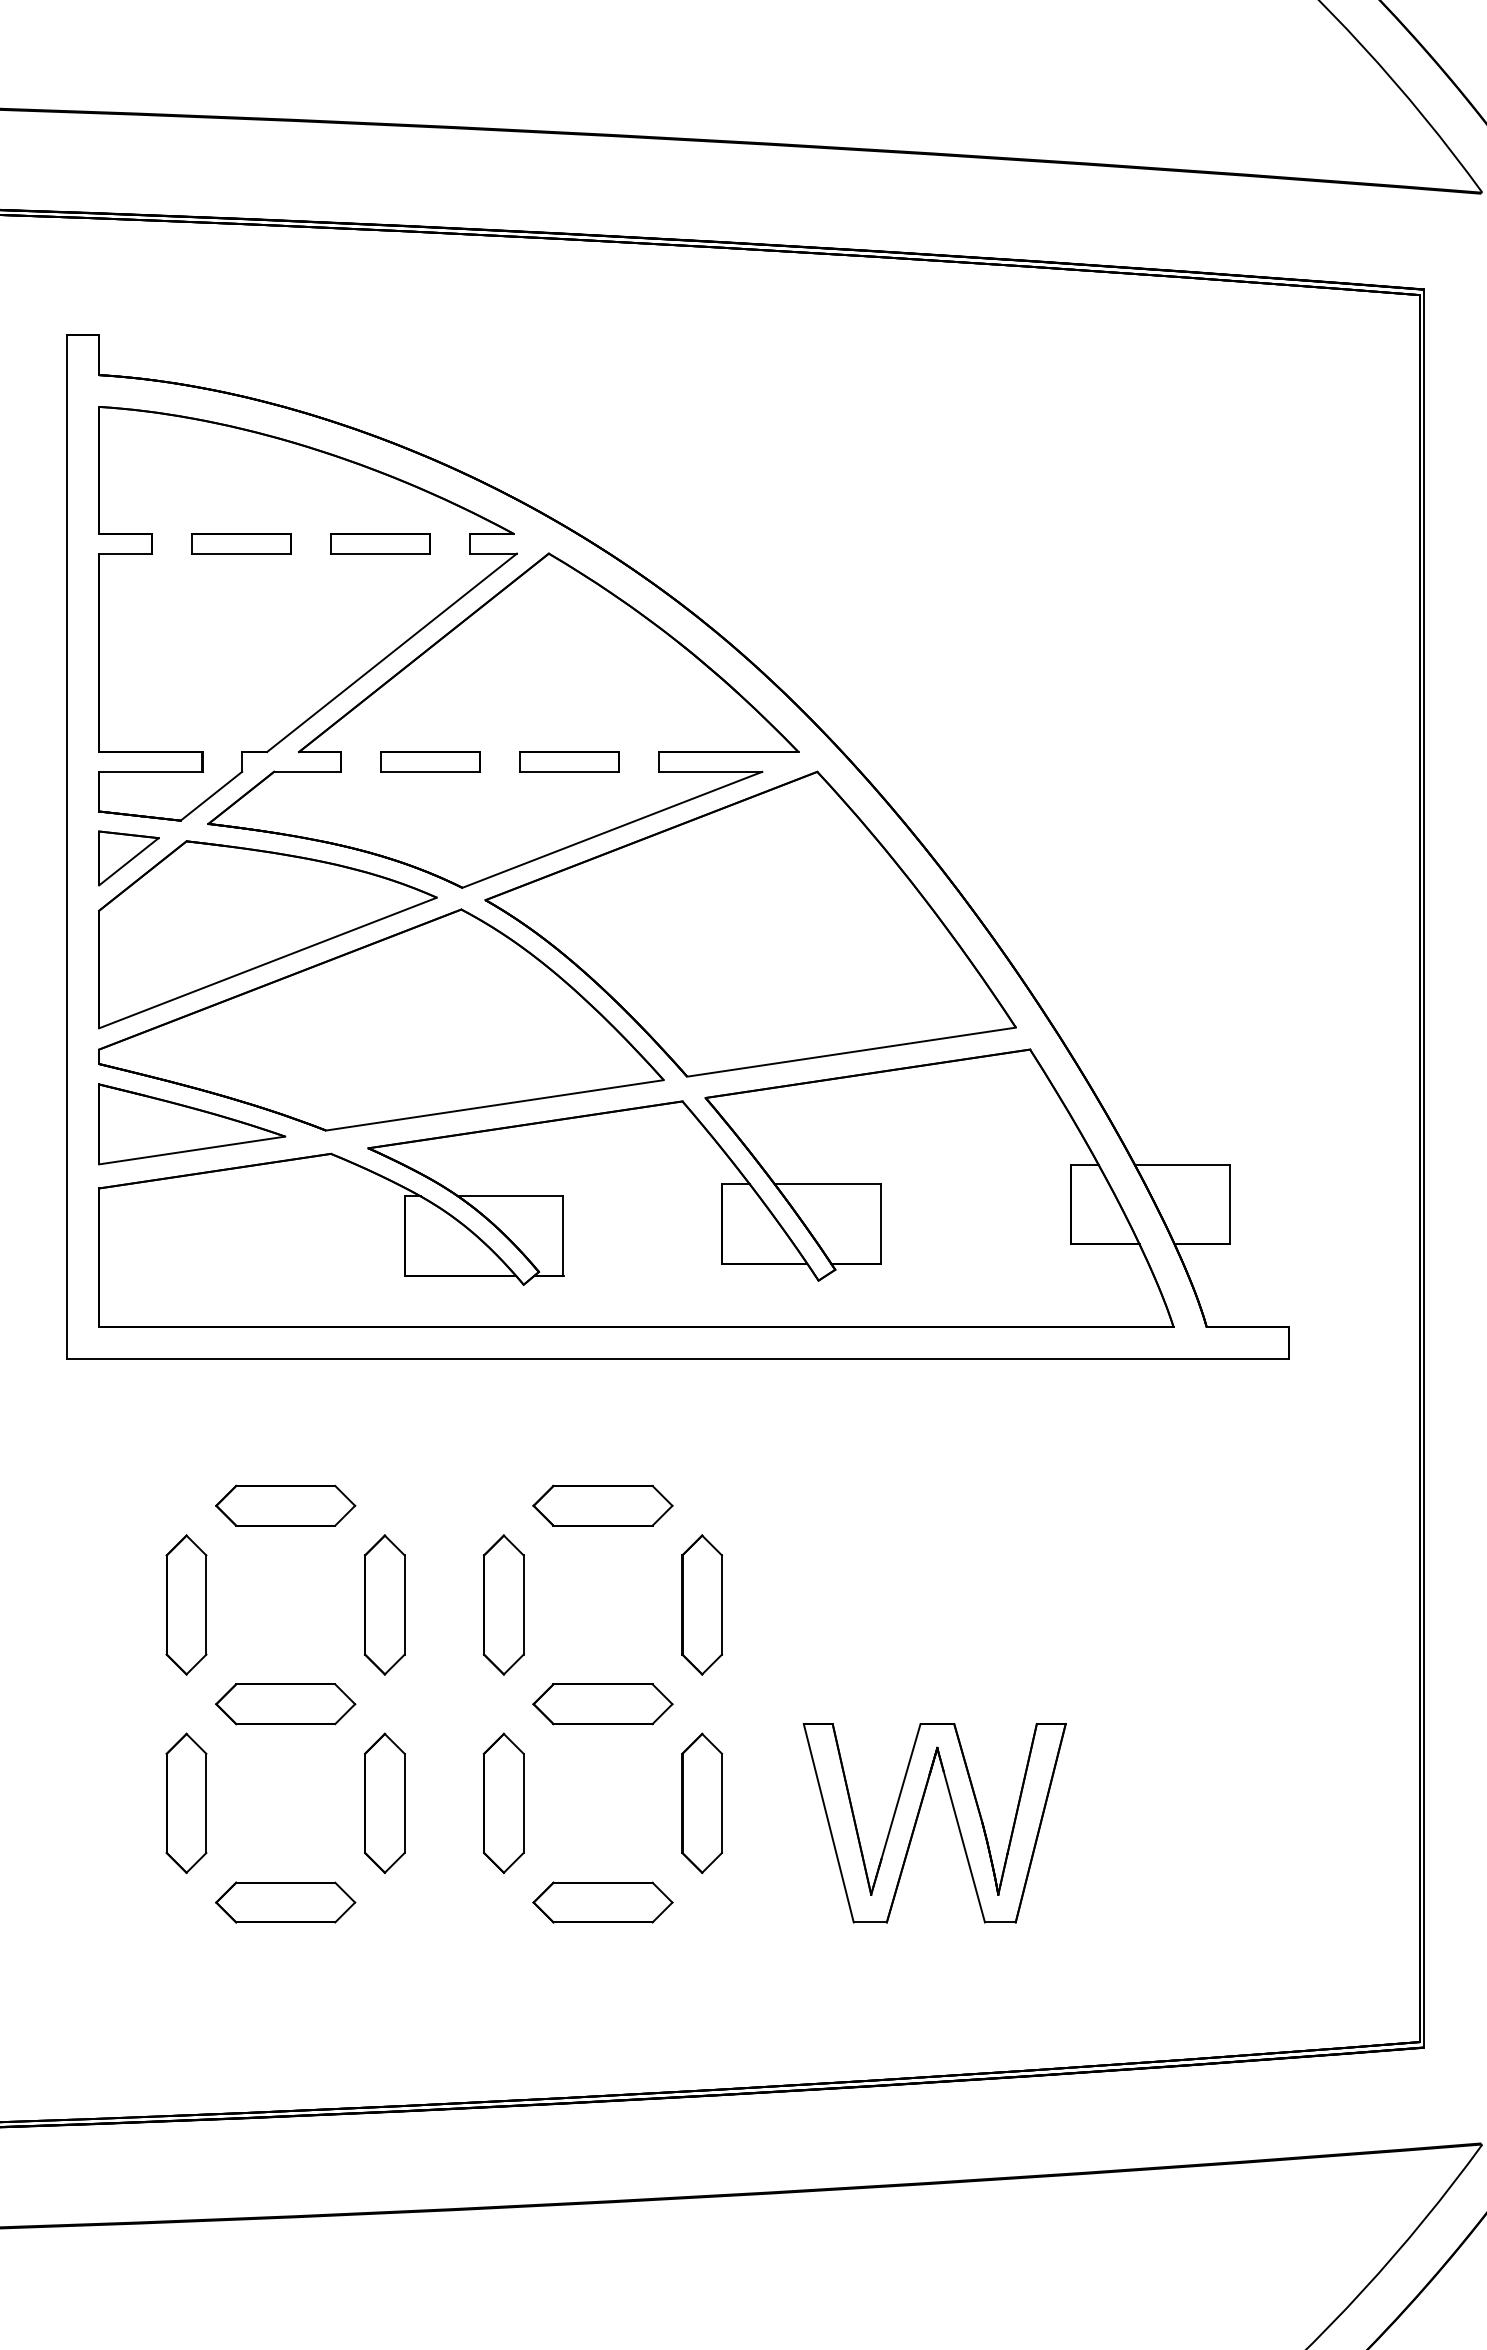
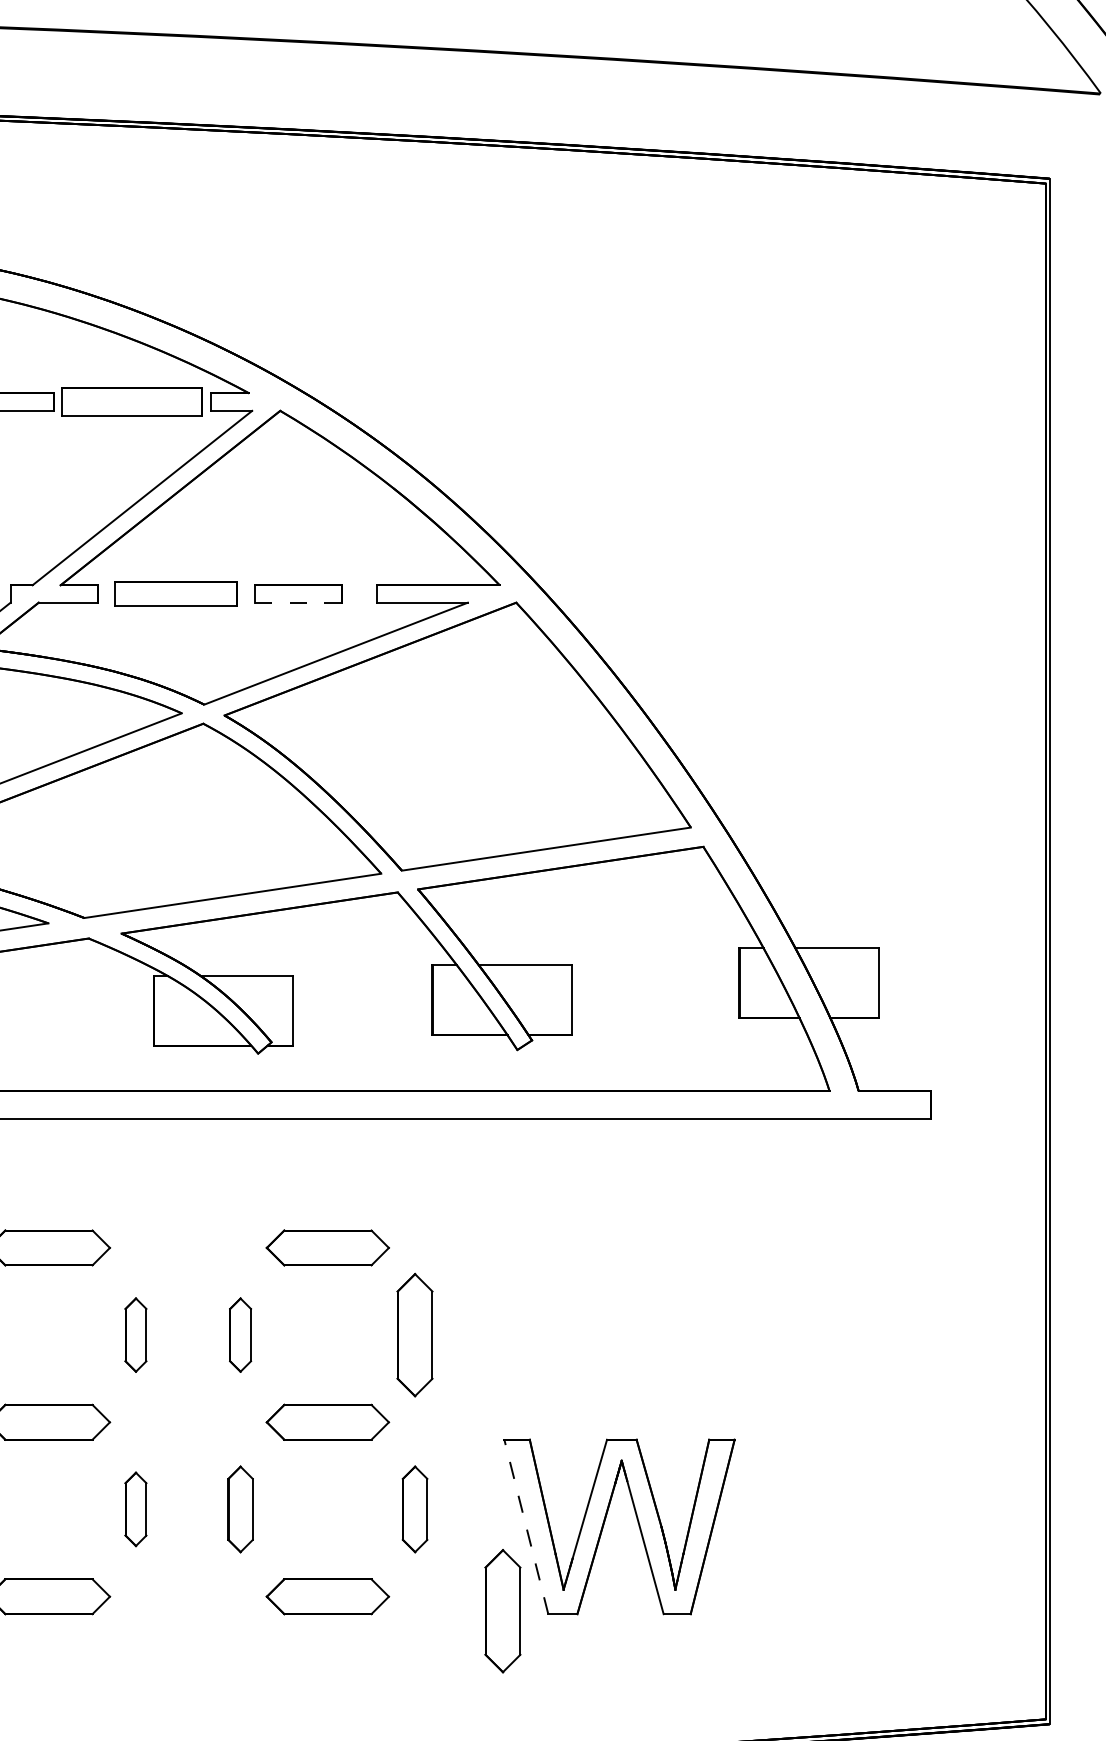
part: (380, 543) -> (132, 401), size x1.6
part: (430, 761) -> (176, 593), size x1.4
line: (569, 771) -> (298, 602), solid -> dashed
part: (384, 1604) -> (135, 1334), size x0.6
part: (503, 1604) -> (240, 1334), size x0.6
part: (384, 1802) -> (135, 1508), size x0.6
part: (503, 1802) -> (240, 1508), size x0.7
part: (702, 1802) -> (415, 1508), size x0.7
line: (828, 1822) -> (526, 1526), solid -> dashed
part: (802, 1918) -> (503, 1610), added

